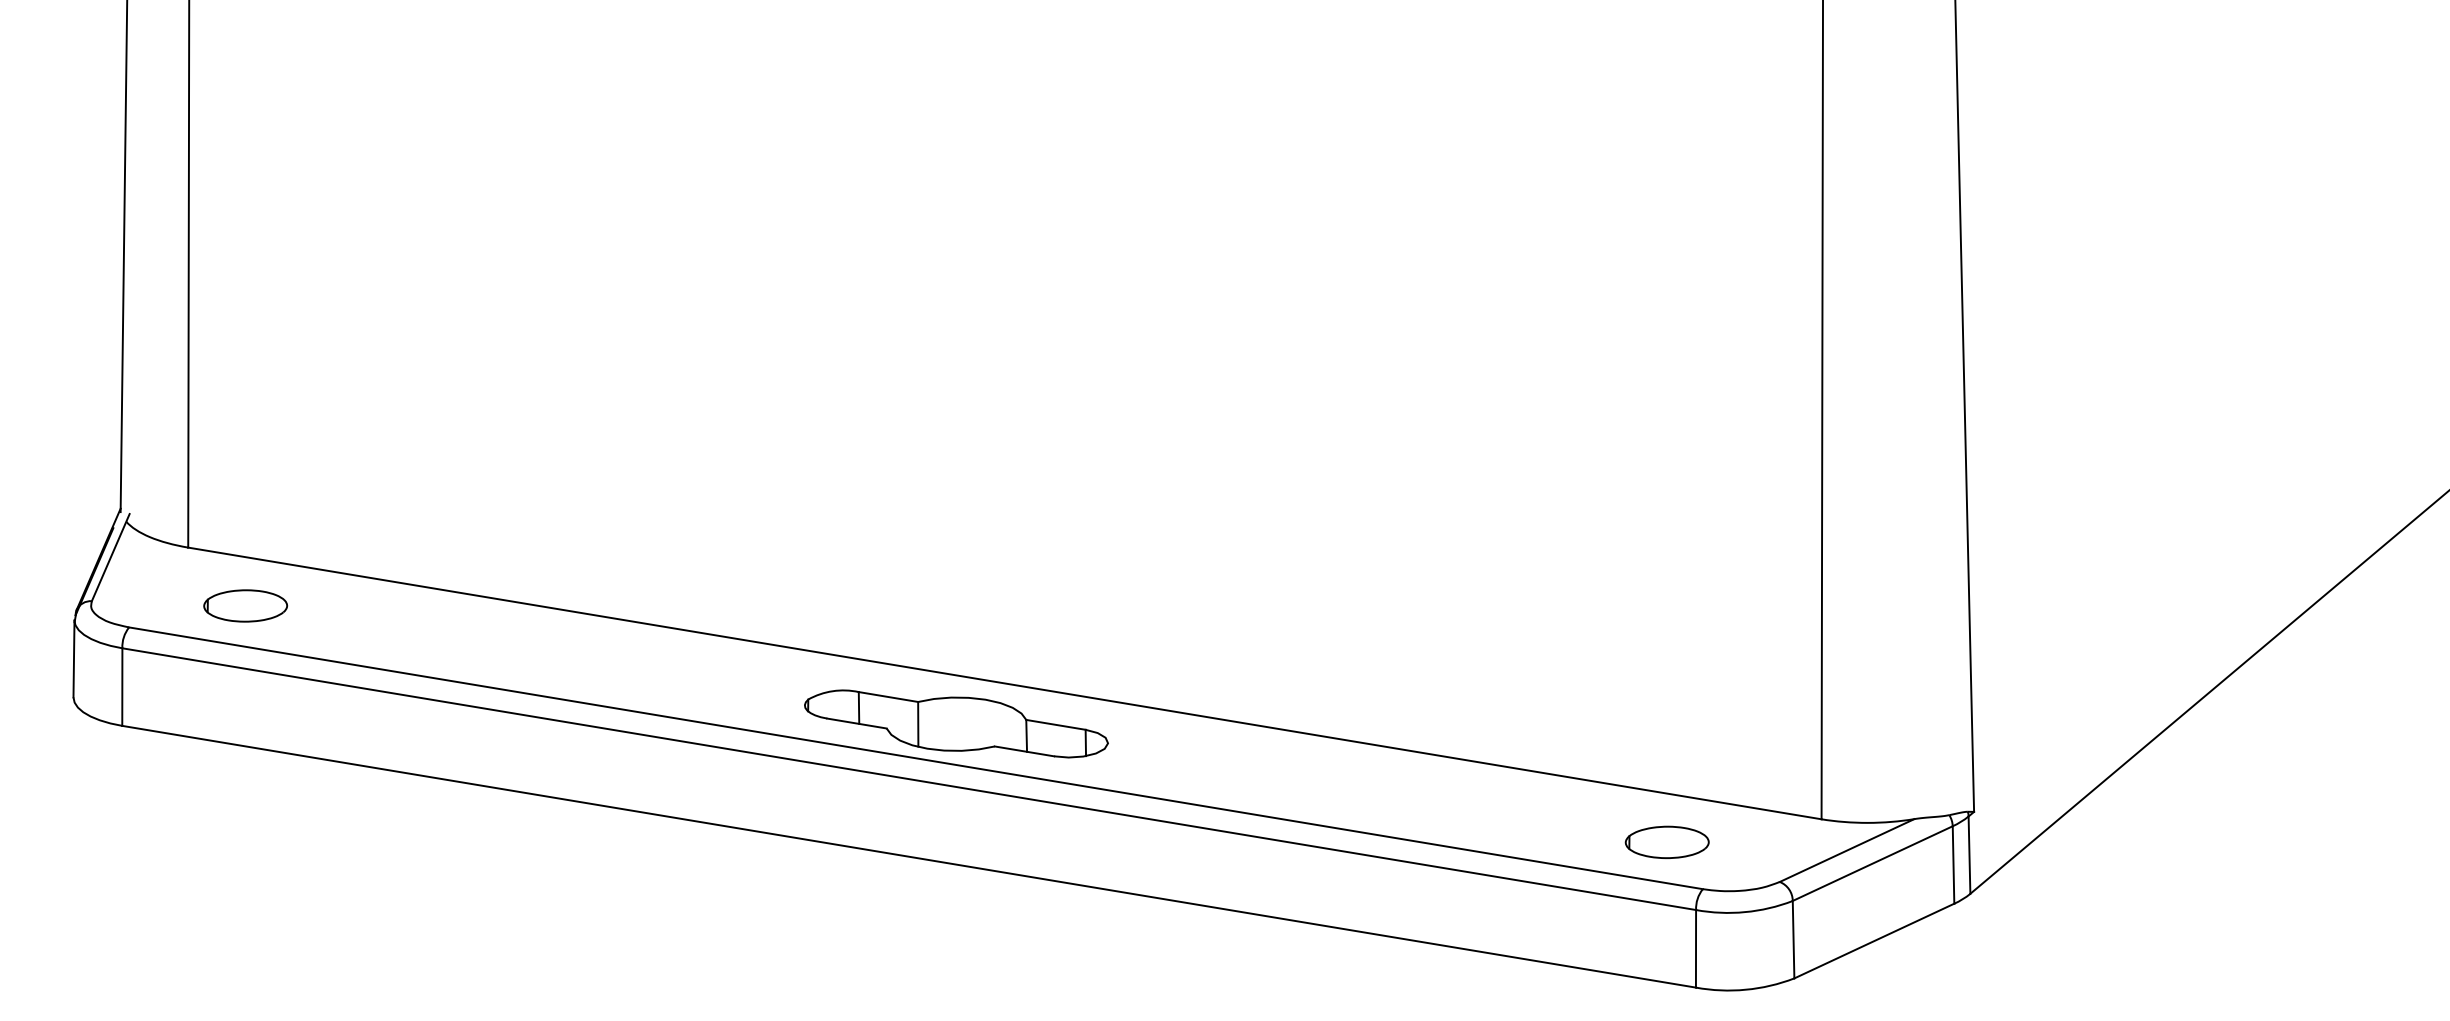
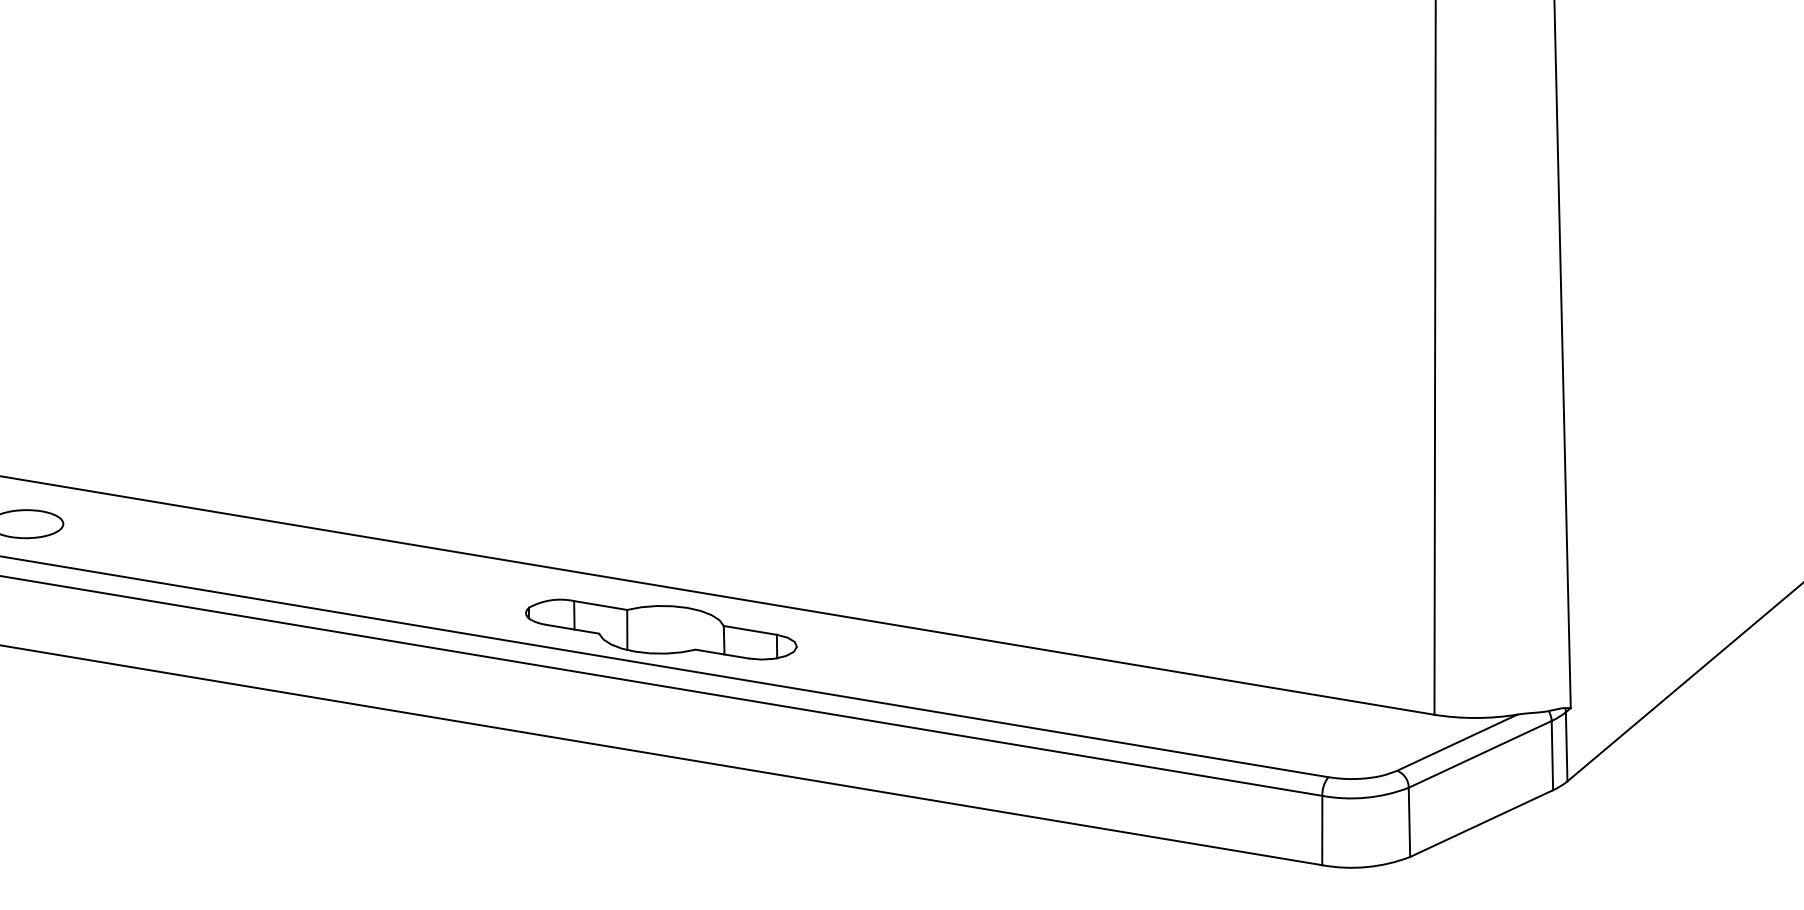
part: (1666, 842) -> (1295, 735), removed

